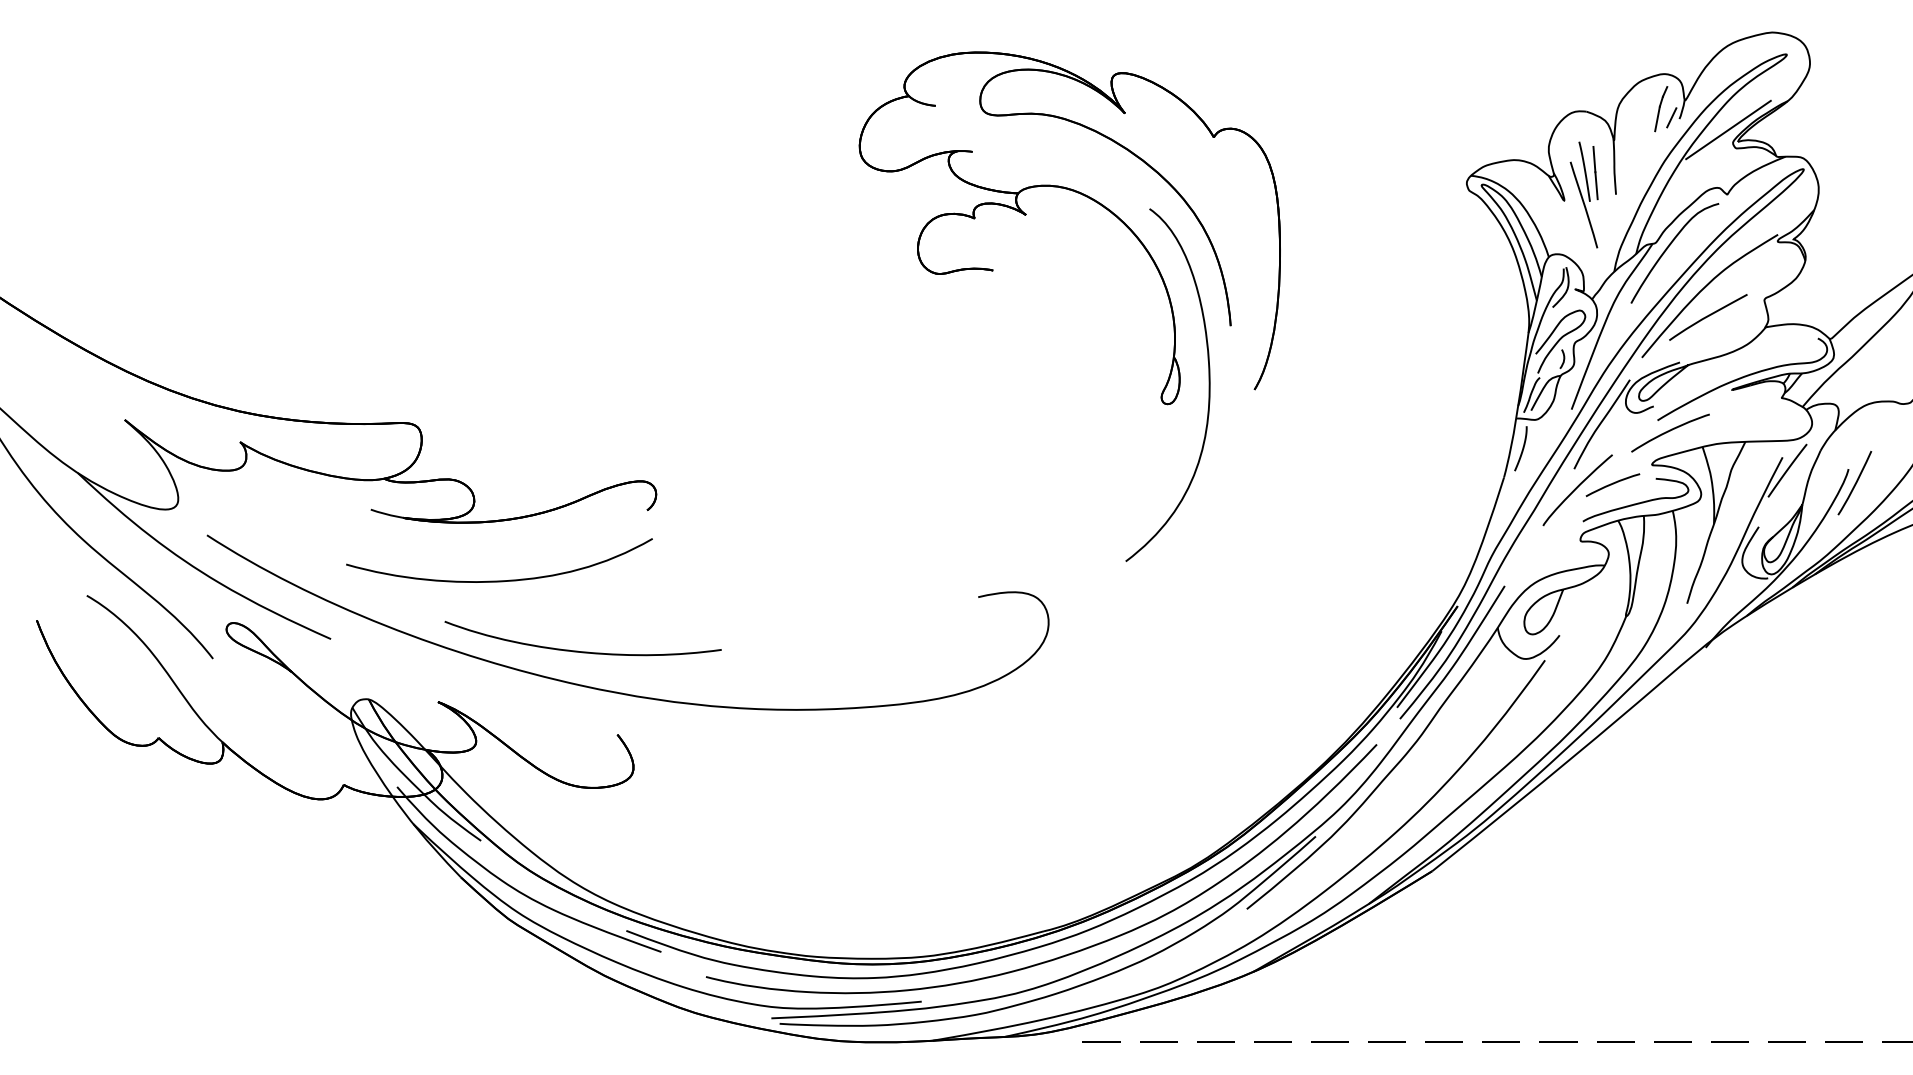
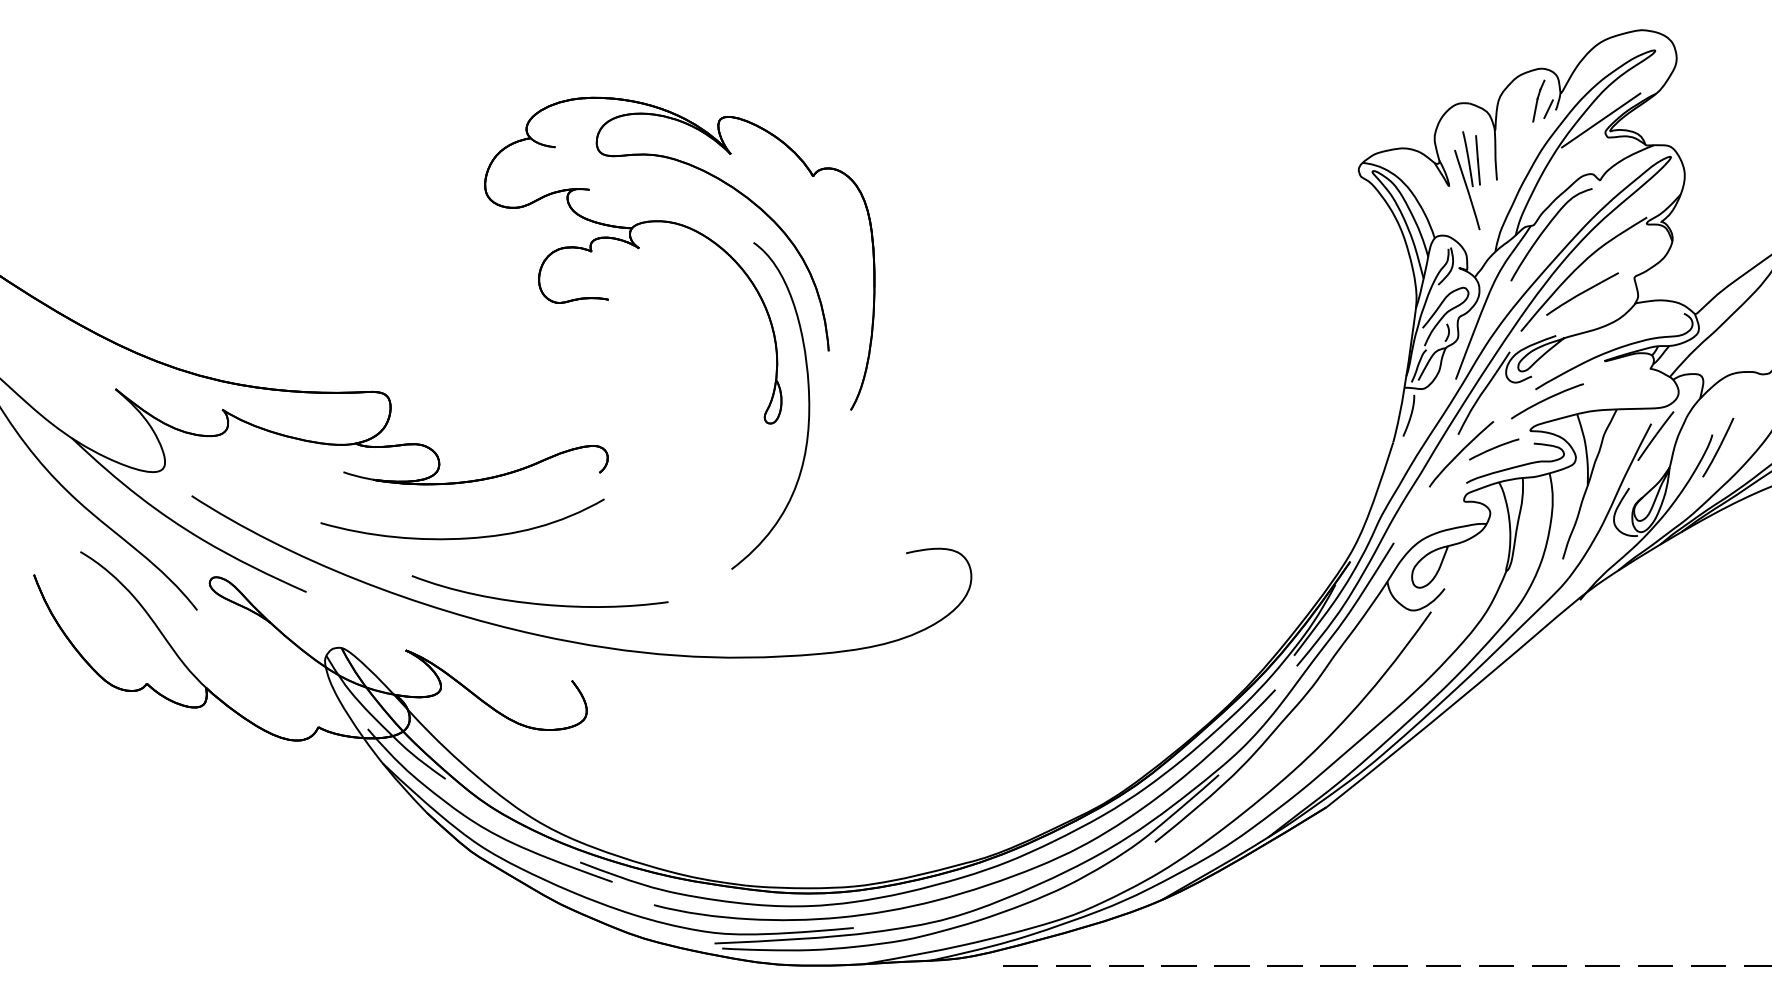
part: (993, 271) -> (609, 300), moved

